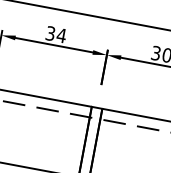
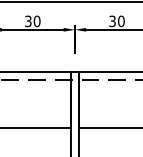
text: (60, 35) -> (36, 21), 34 -> 30

